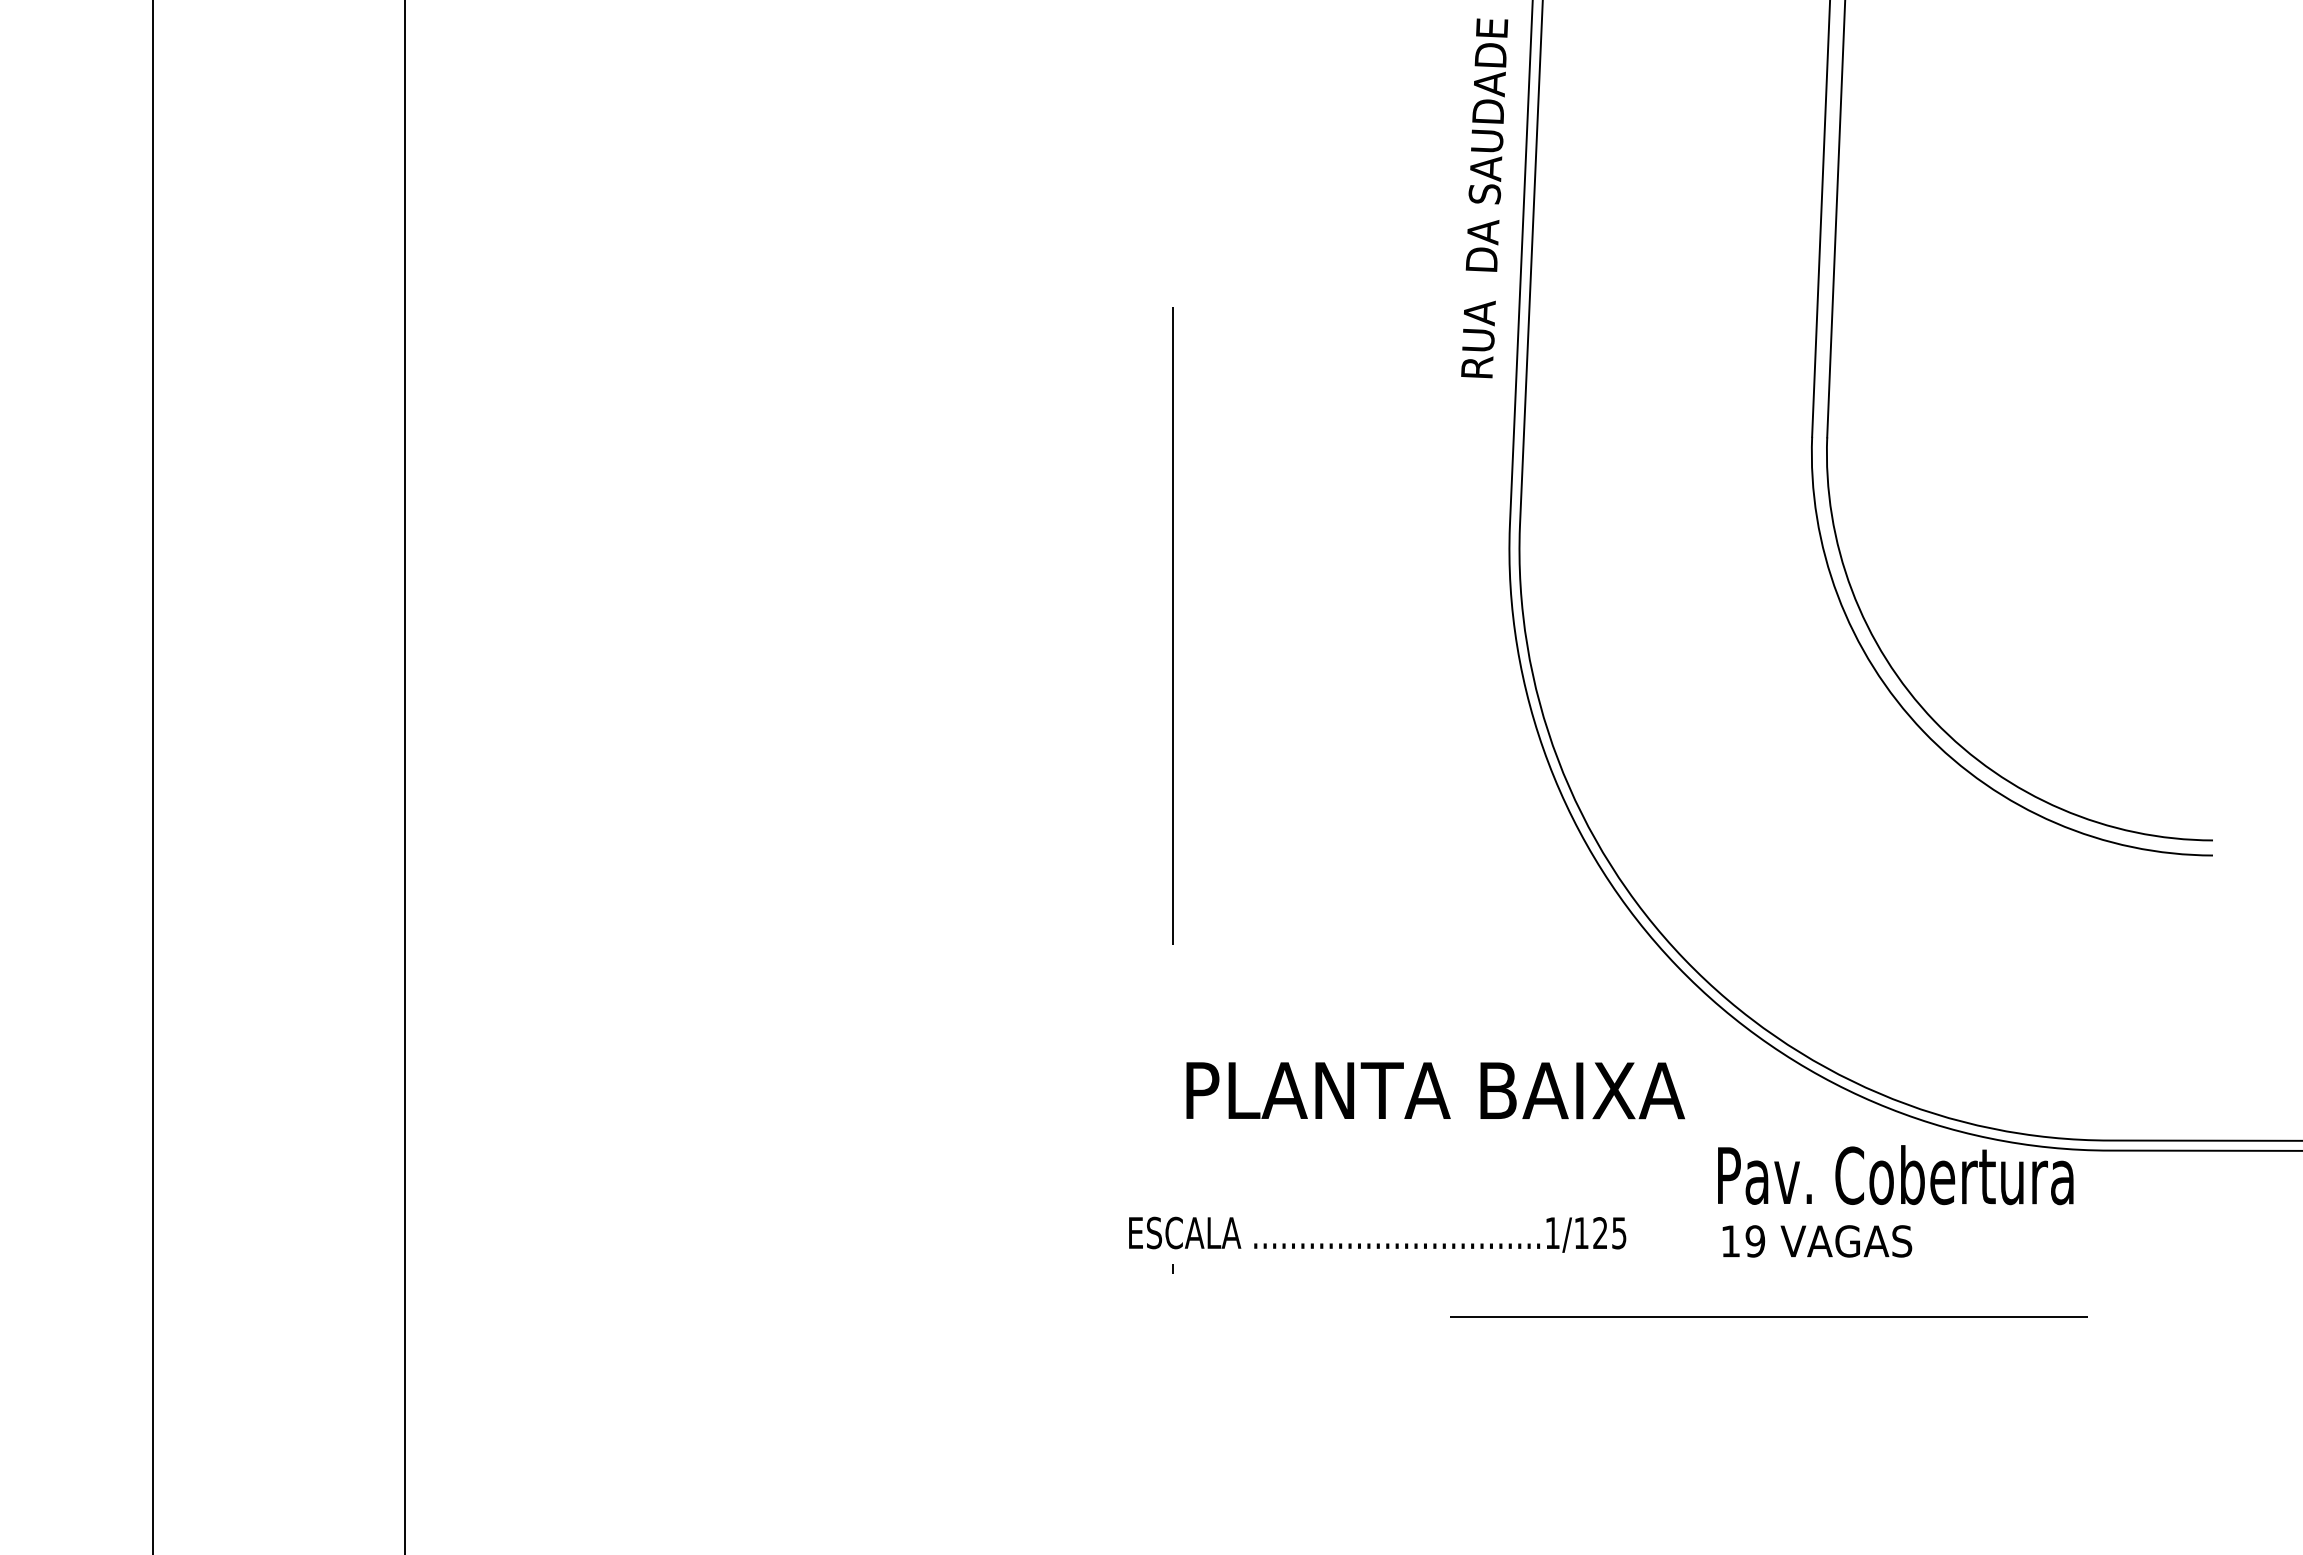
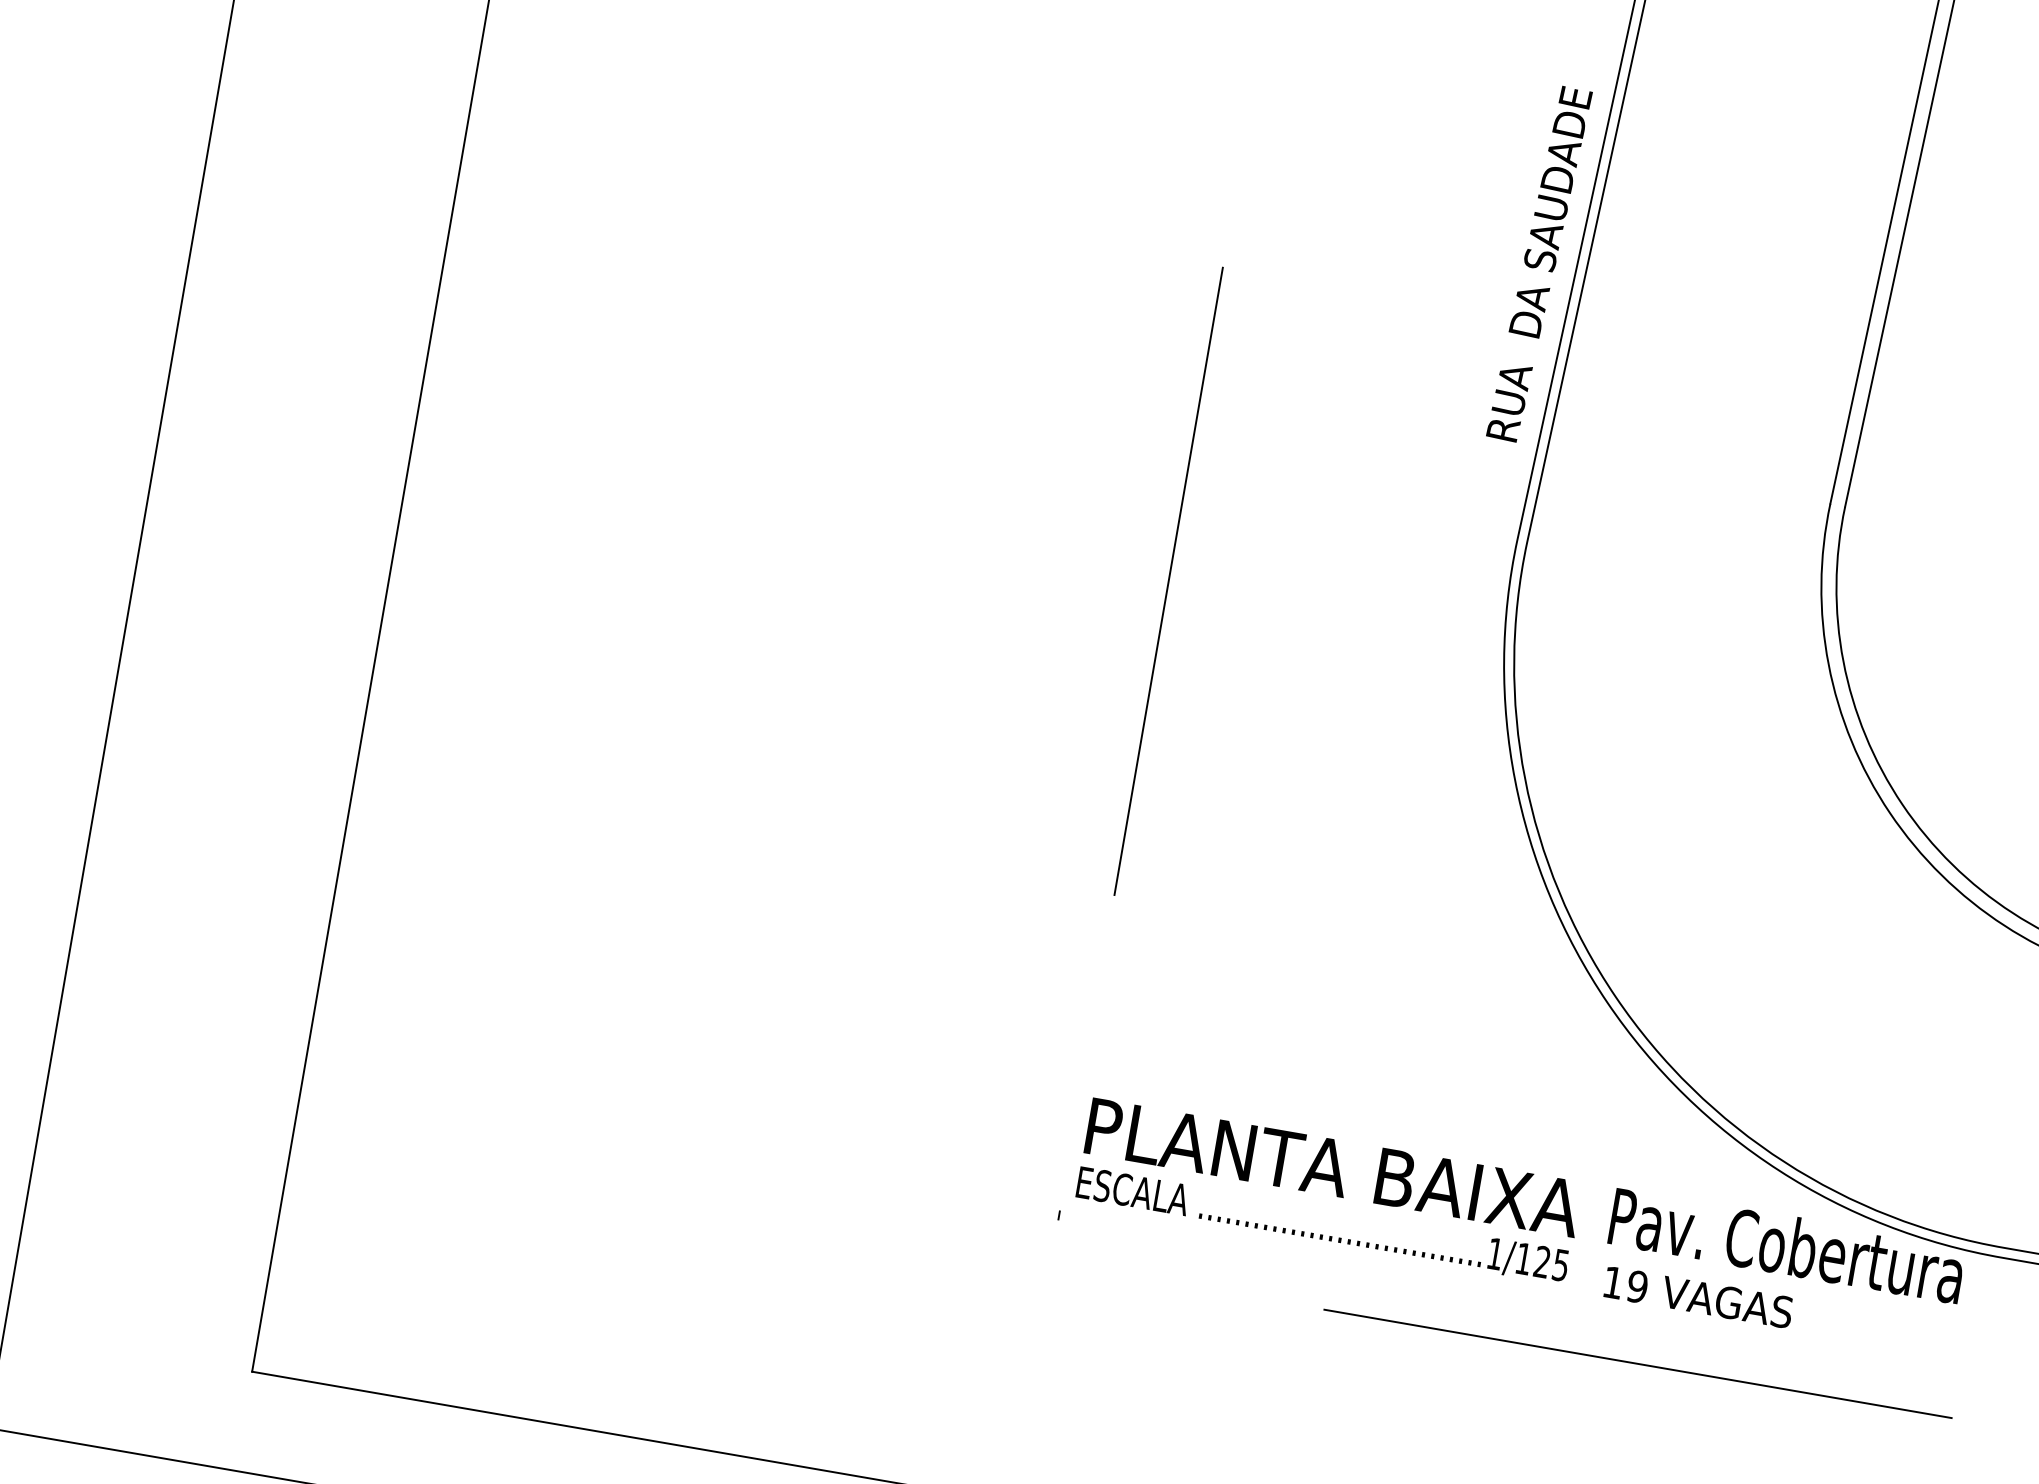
text: (1484, 198) -> (1539, 264), moved
text: (1435, 1090) -> (1333, 1167), moved
text: (1377, 1234) -> (1322, 1225), moved

